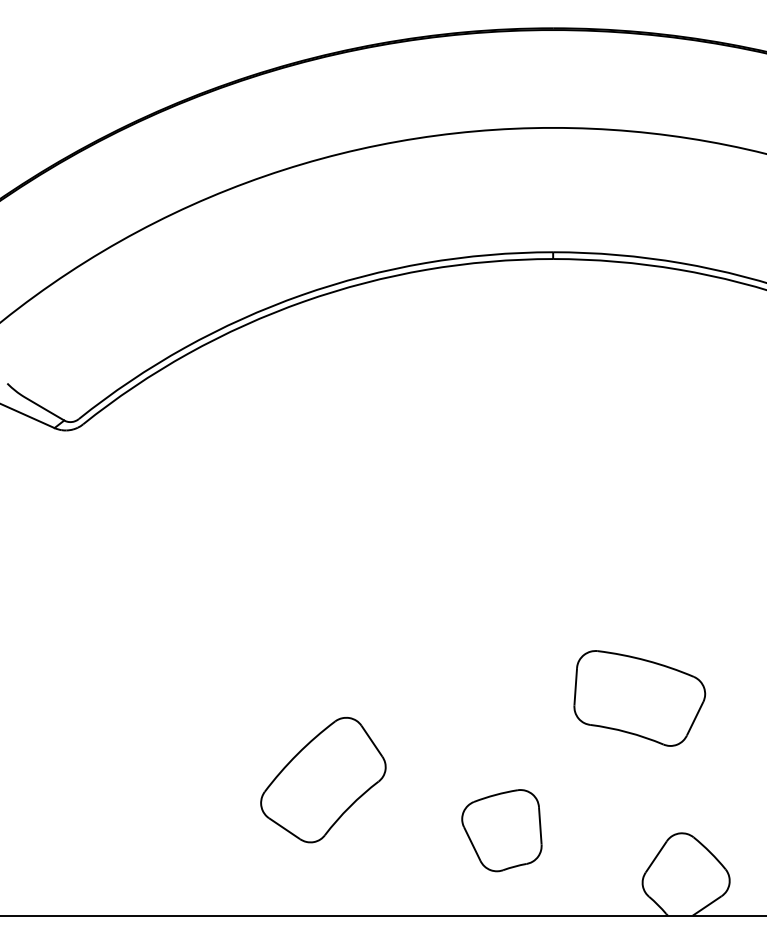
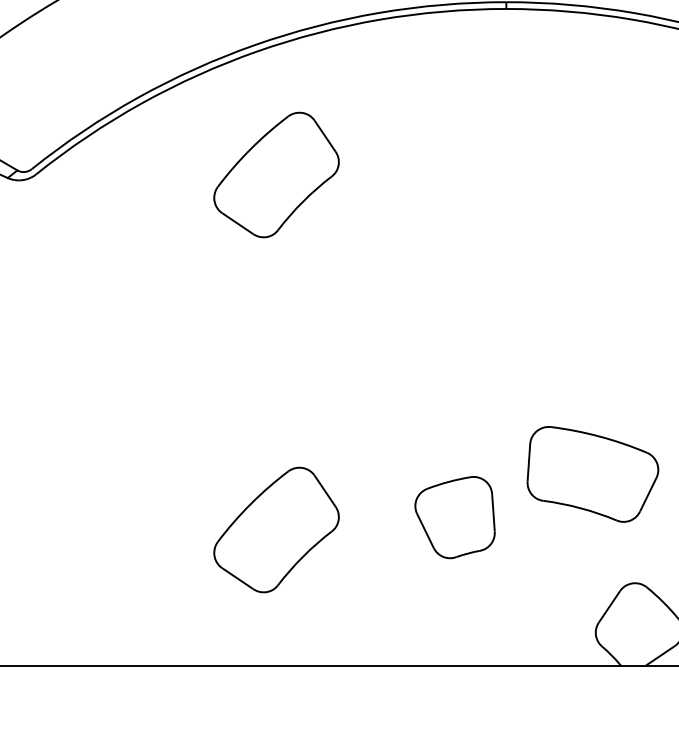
part: (323, 424) -> (276, 174), added
part: (639, 698) -> (592, 474), moved
part: (501, 830) -> (454, 517), moved

